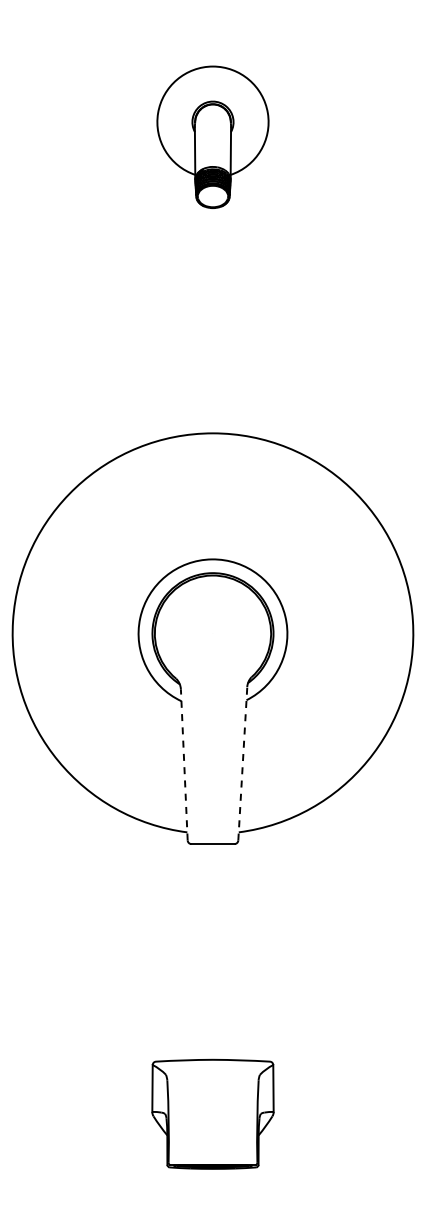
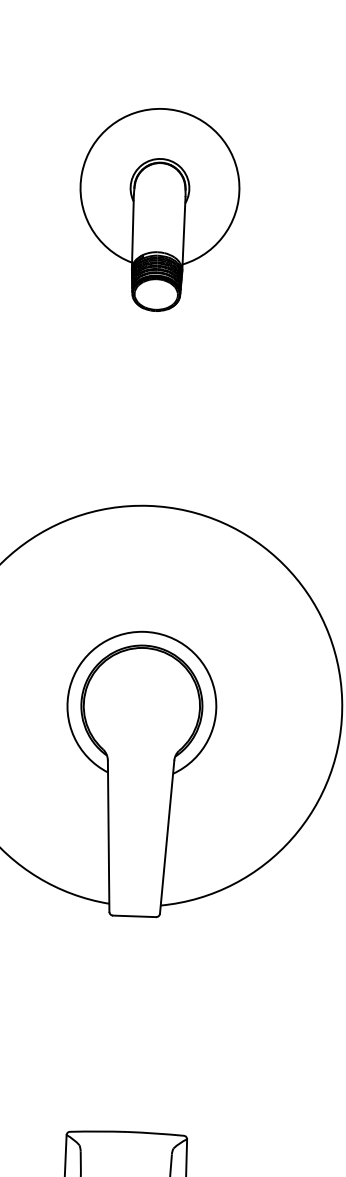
part: (212, 137) -> (158, 210), size x1.43
line: (242, 763) -> (166, 836), dashed -> solid
line: (184, 764) -> (108, 835), dashed -> solid

